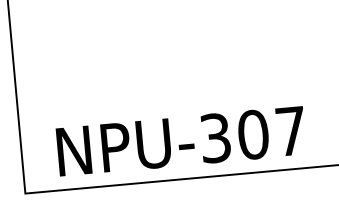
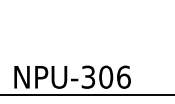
text: (290, 129) -> (123, 76), NPU-307 -> NPU-306

